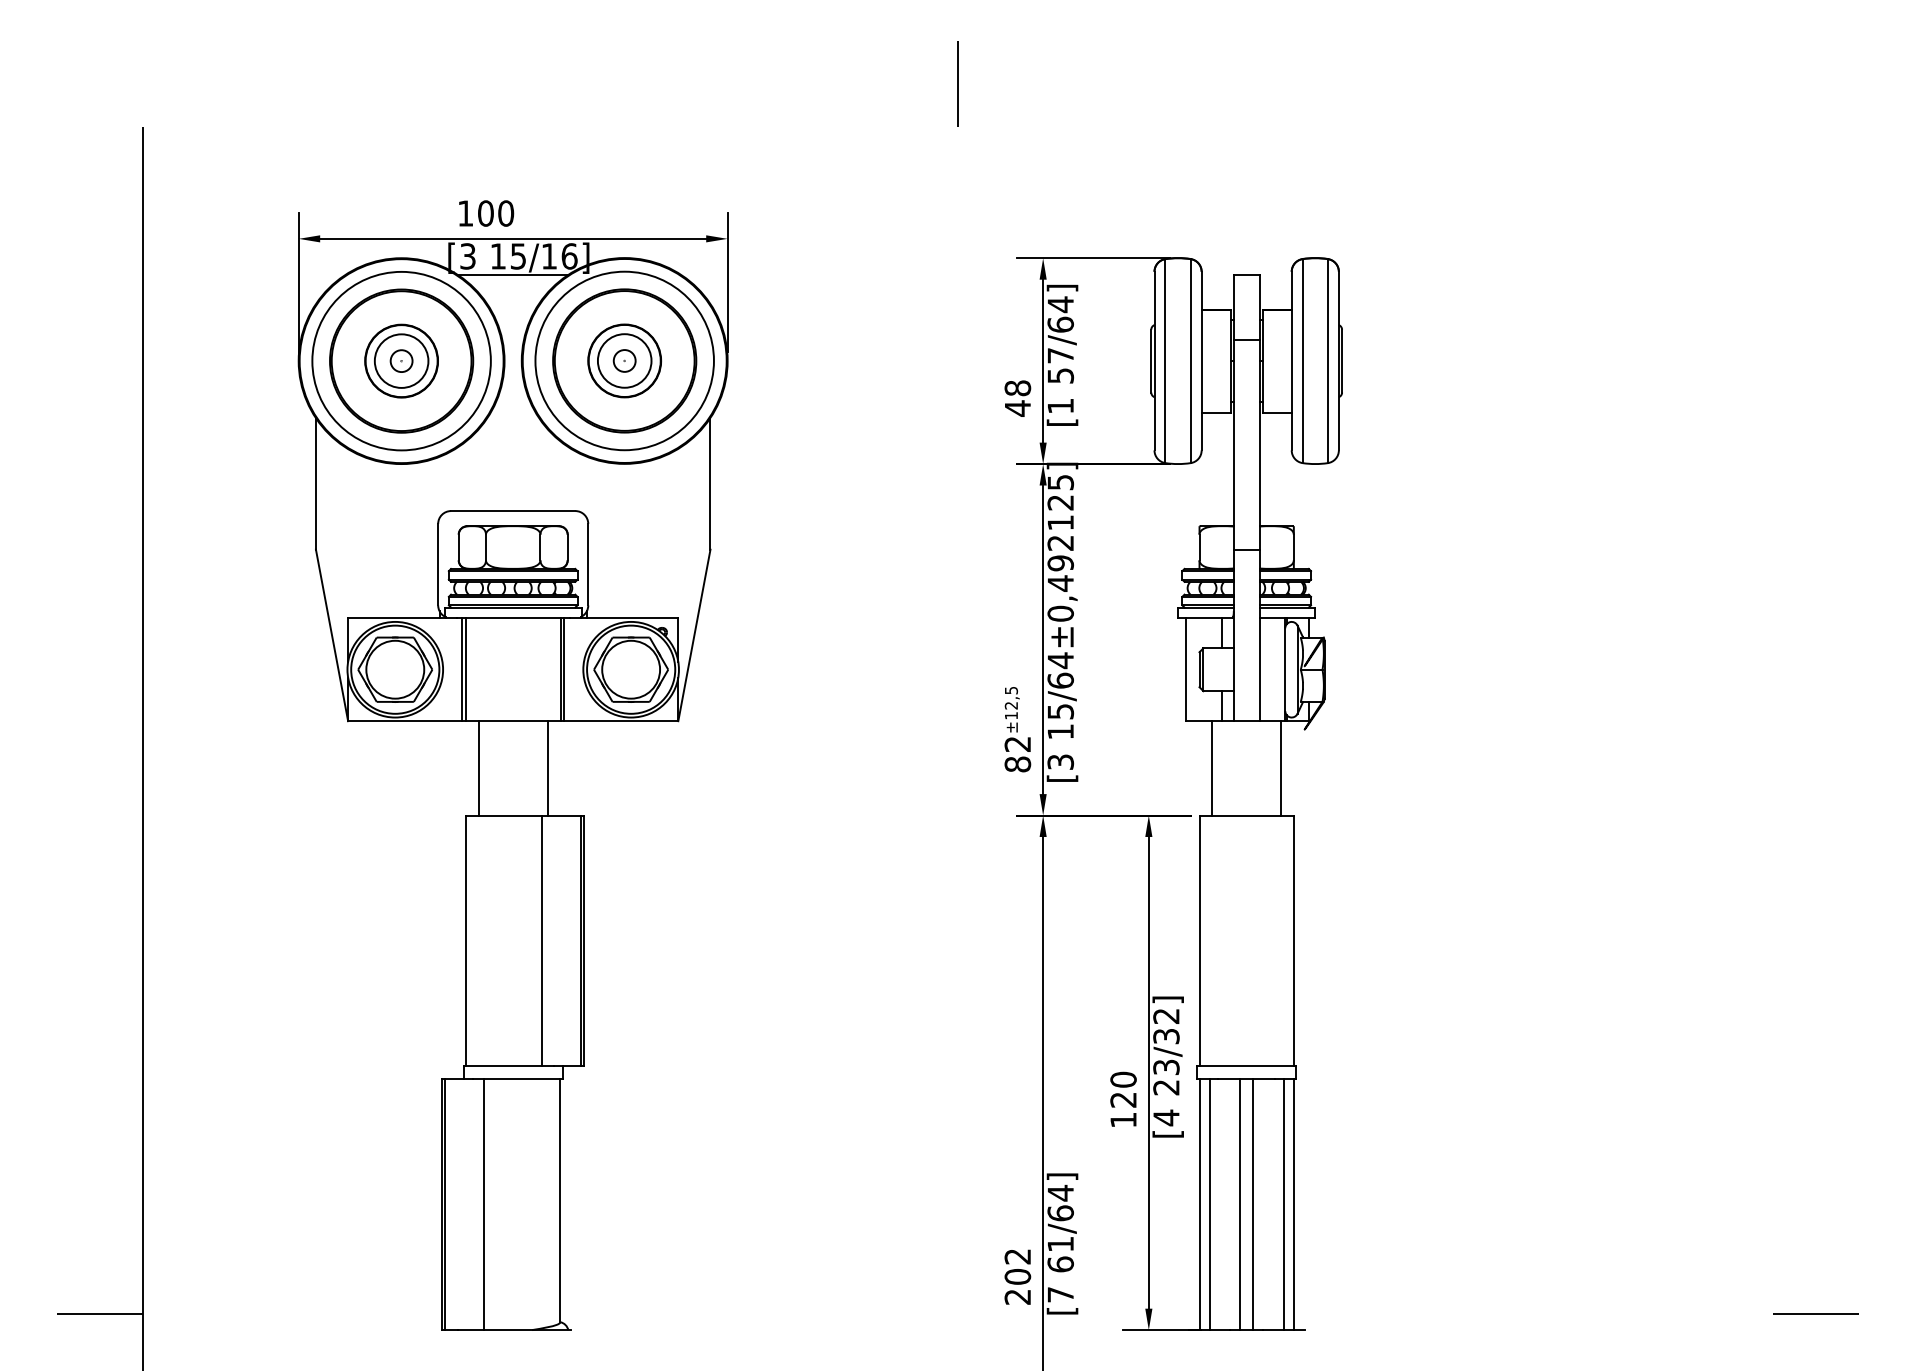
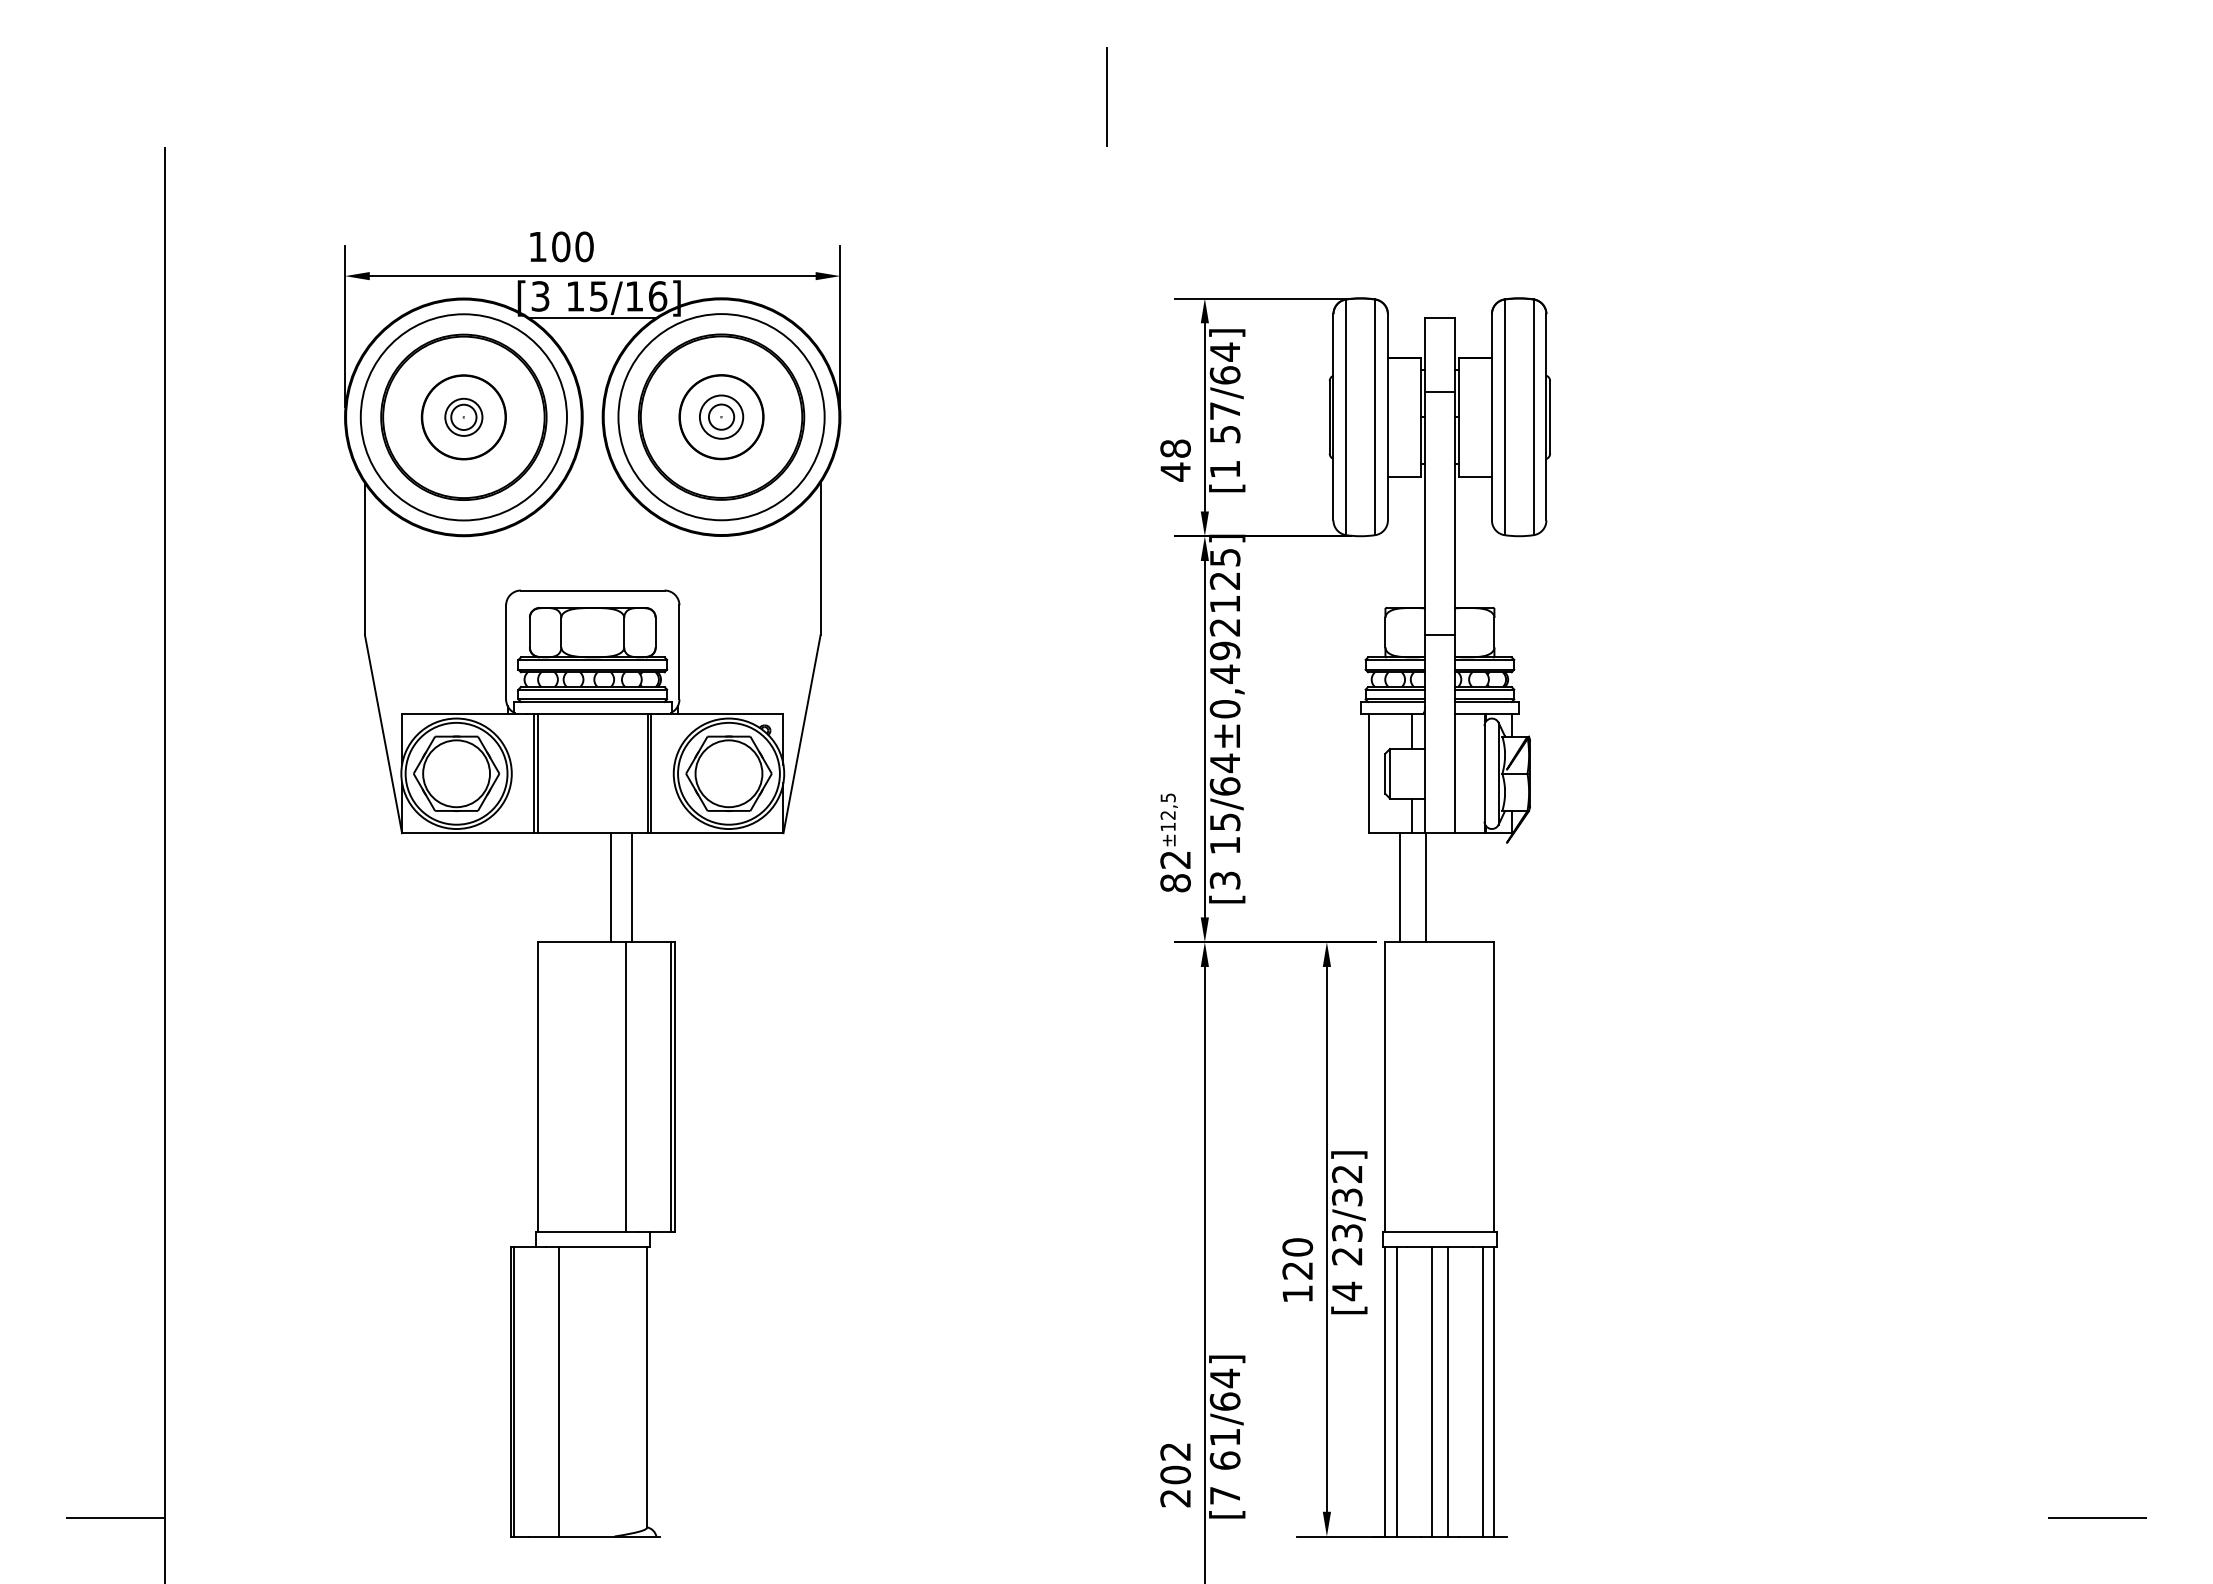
circle: (401, 361) -> (463, 417), size x0.6
circle: (624, 361) -> (721, 417), size x0.7
line: (479, 768) -> (611, 887), moved
line: (1280, 768) -> (1425, 887), moved

